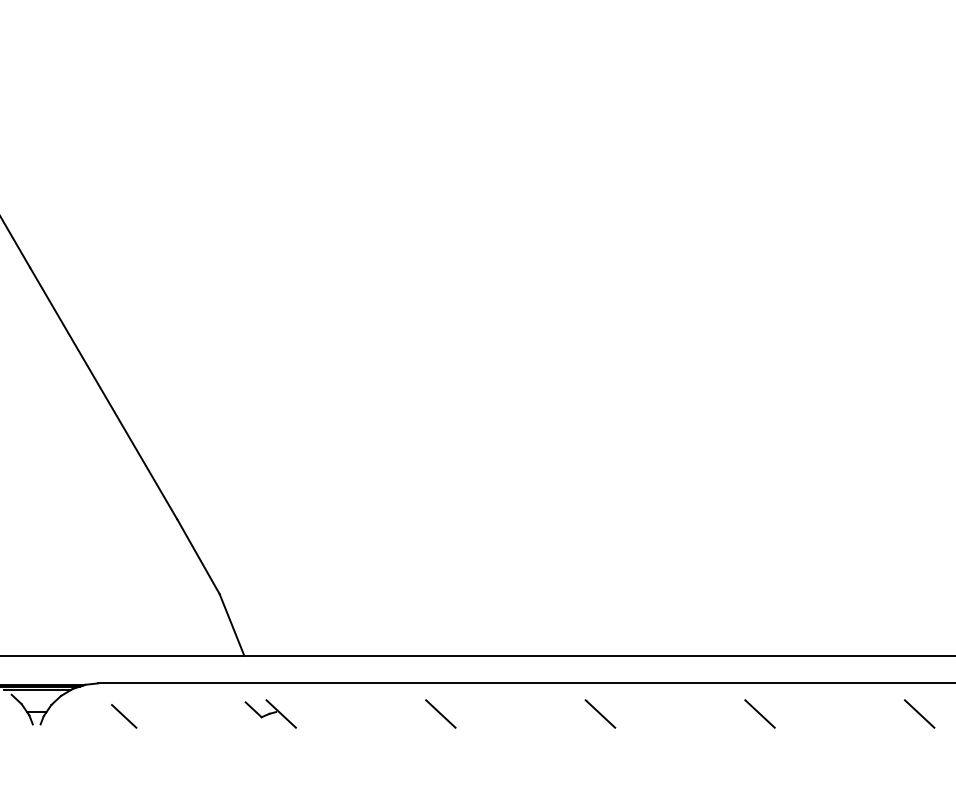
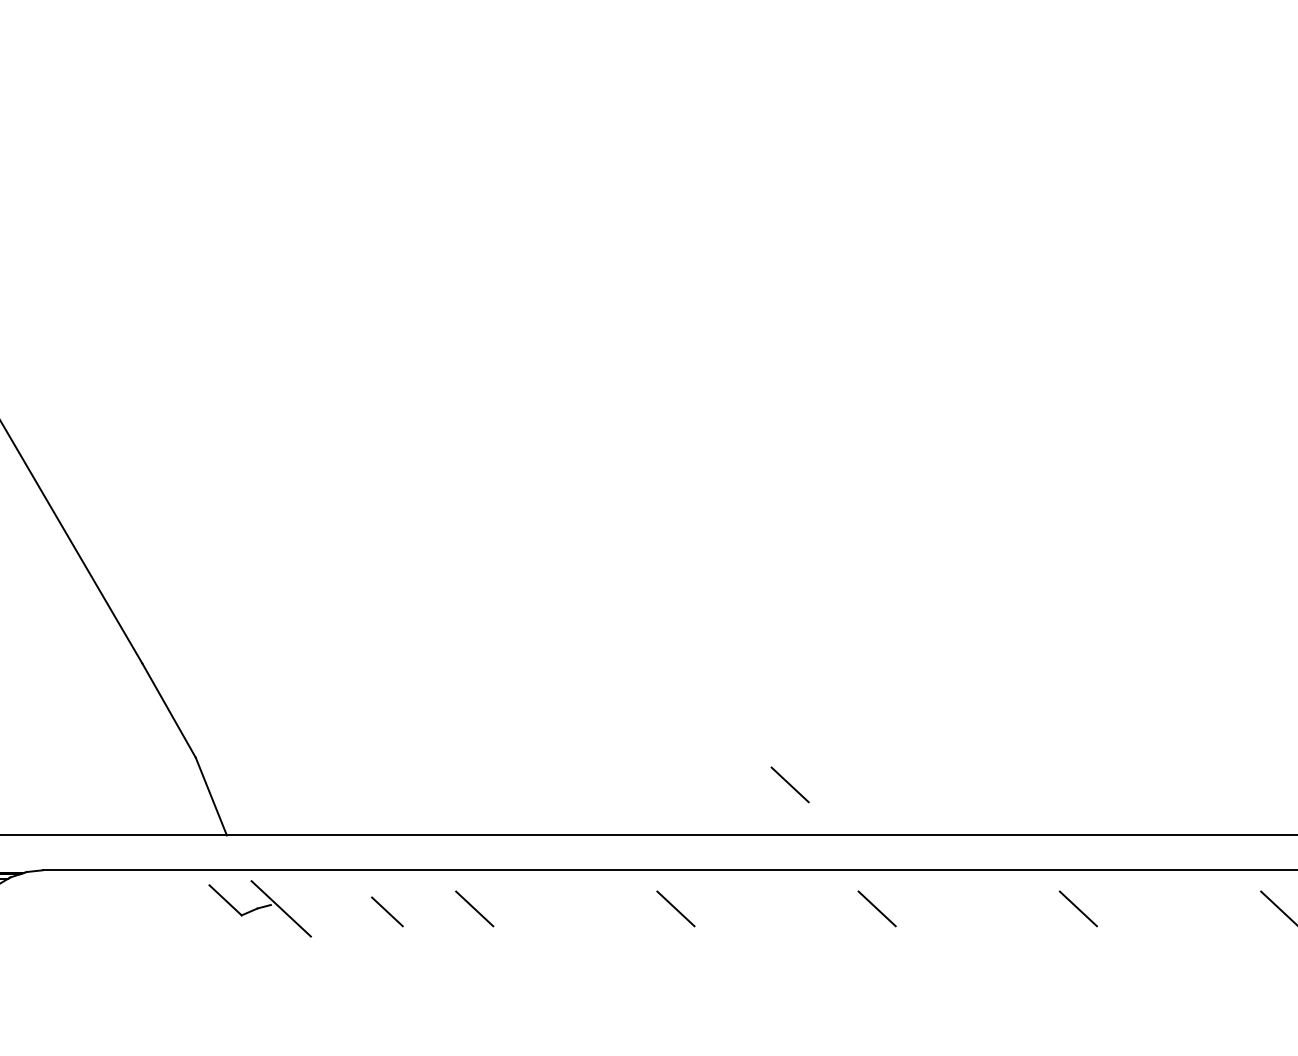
line: (690, 615) -> (789, 784), added
part: (270, 713) -> (260, 908), size x1.6
line: (124, 716) -> (387, 911), moved

